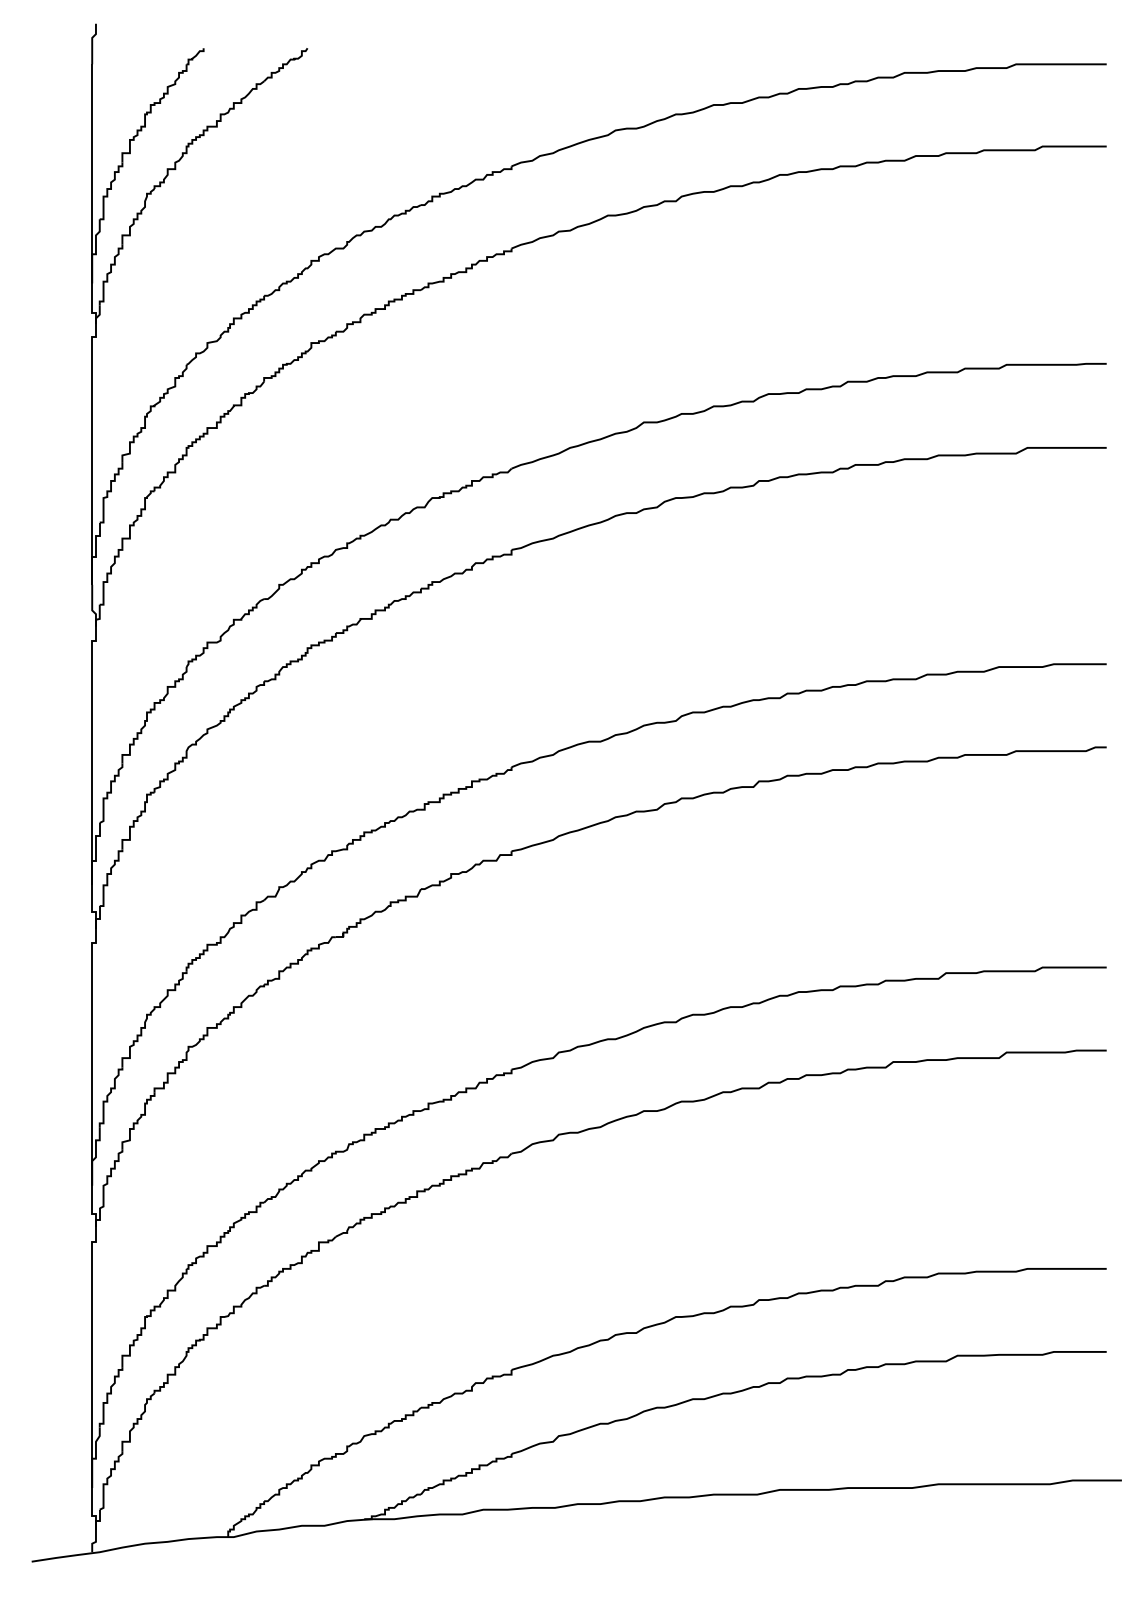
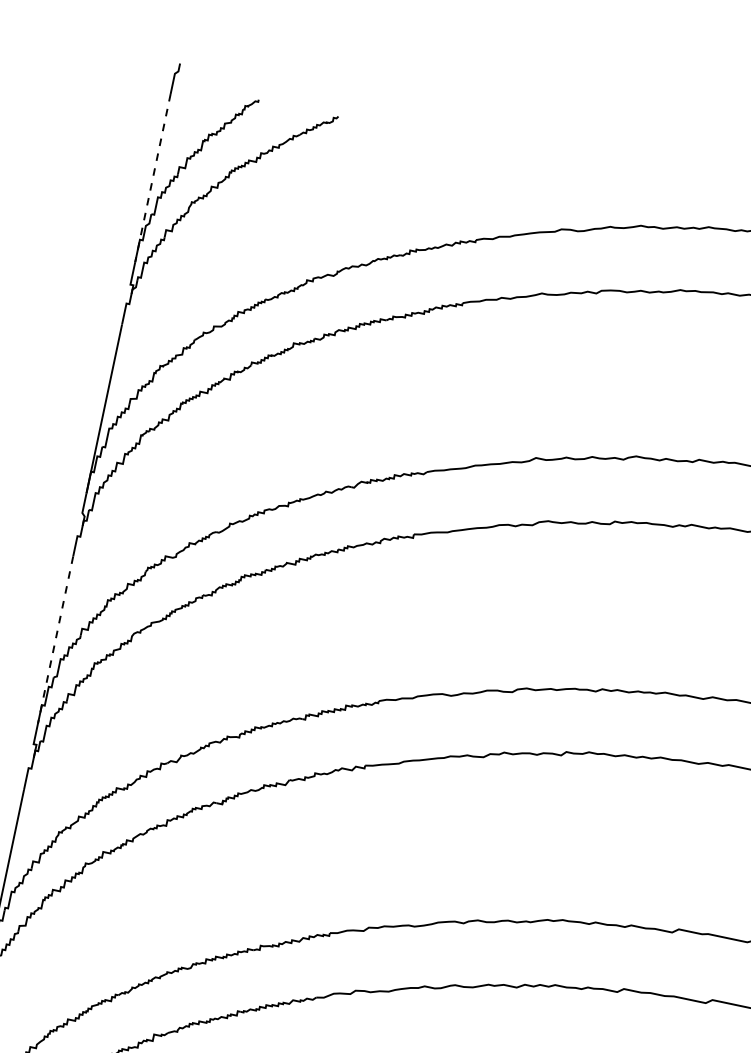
line: (92, 173) -> (153, 177), solid -> dashed
line: (92, 776) -> (55, 640), solid -> dashed

